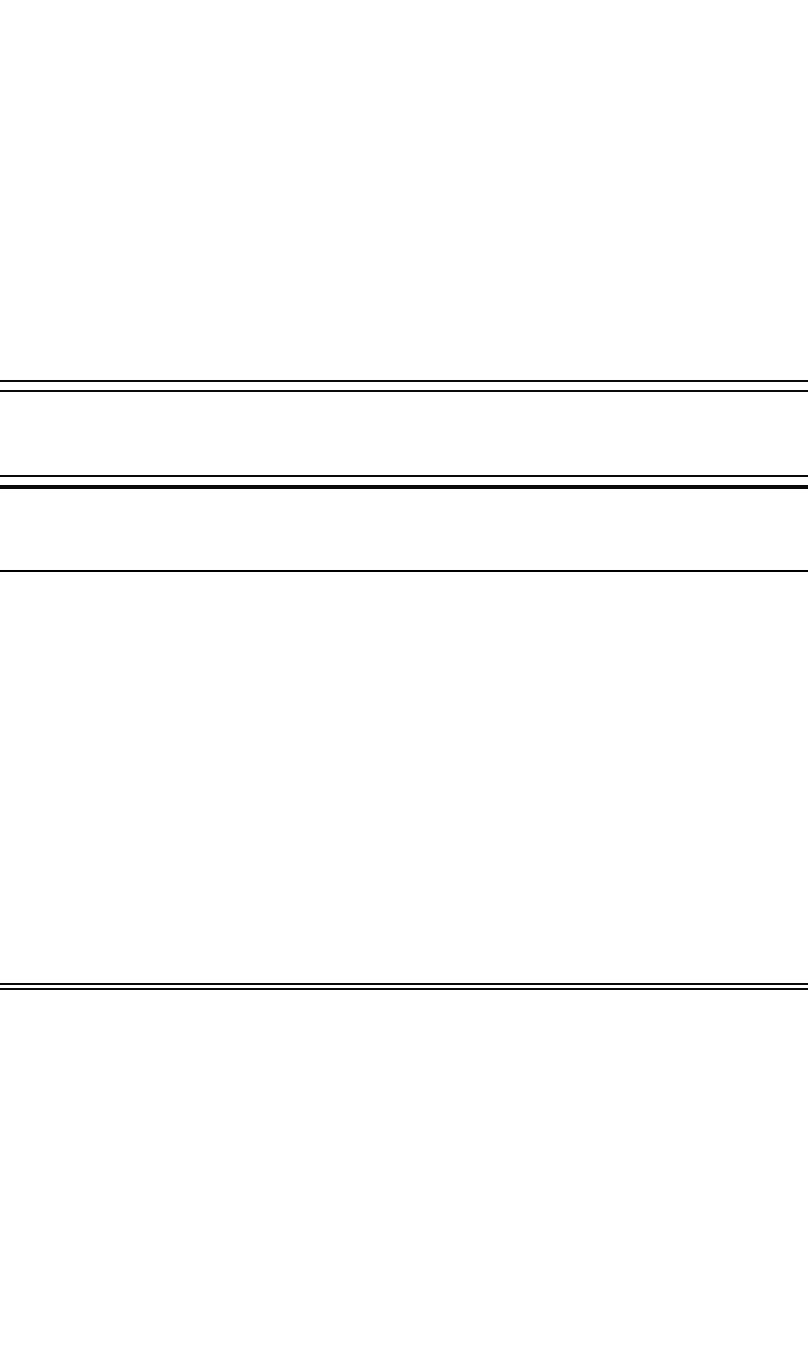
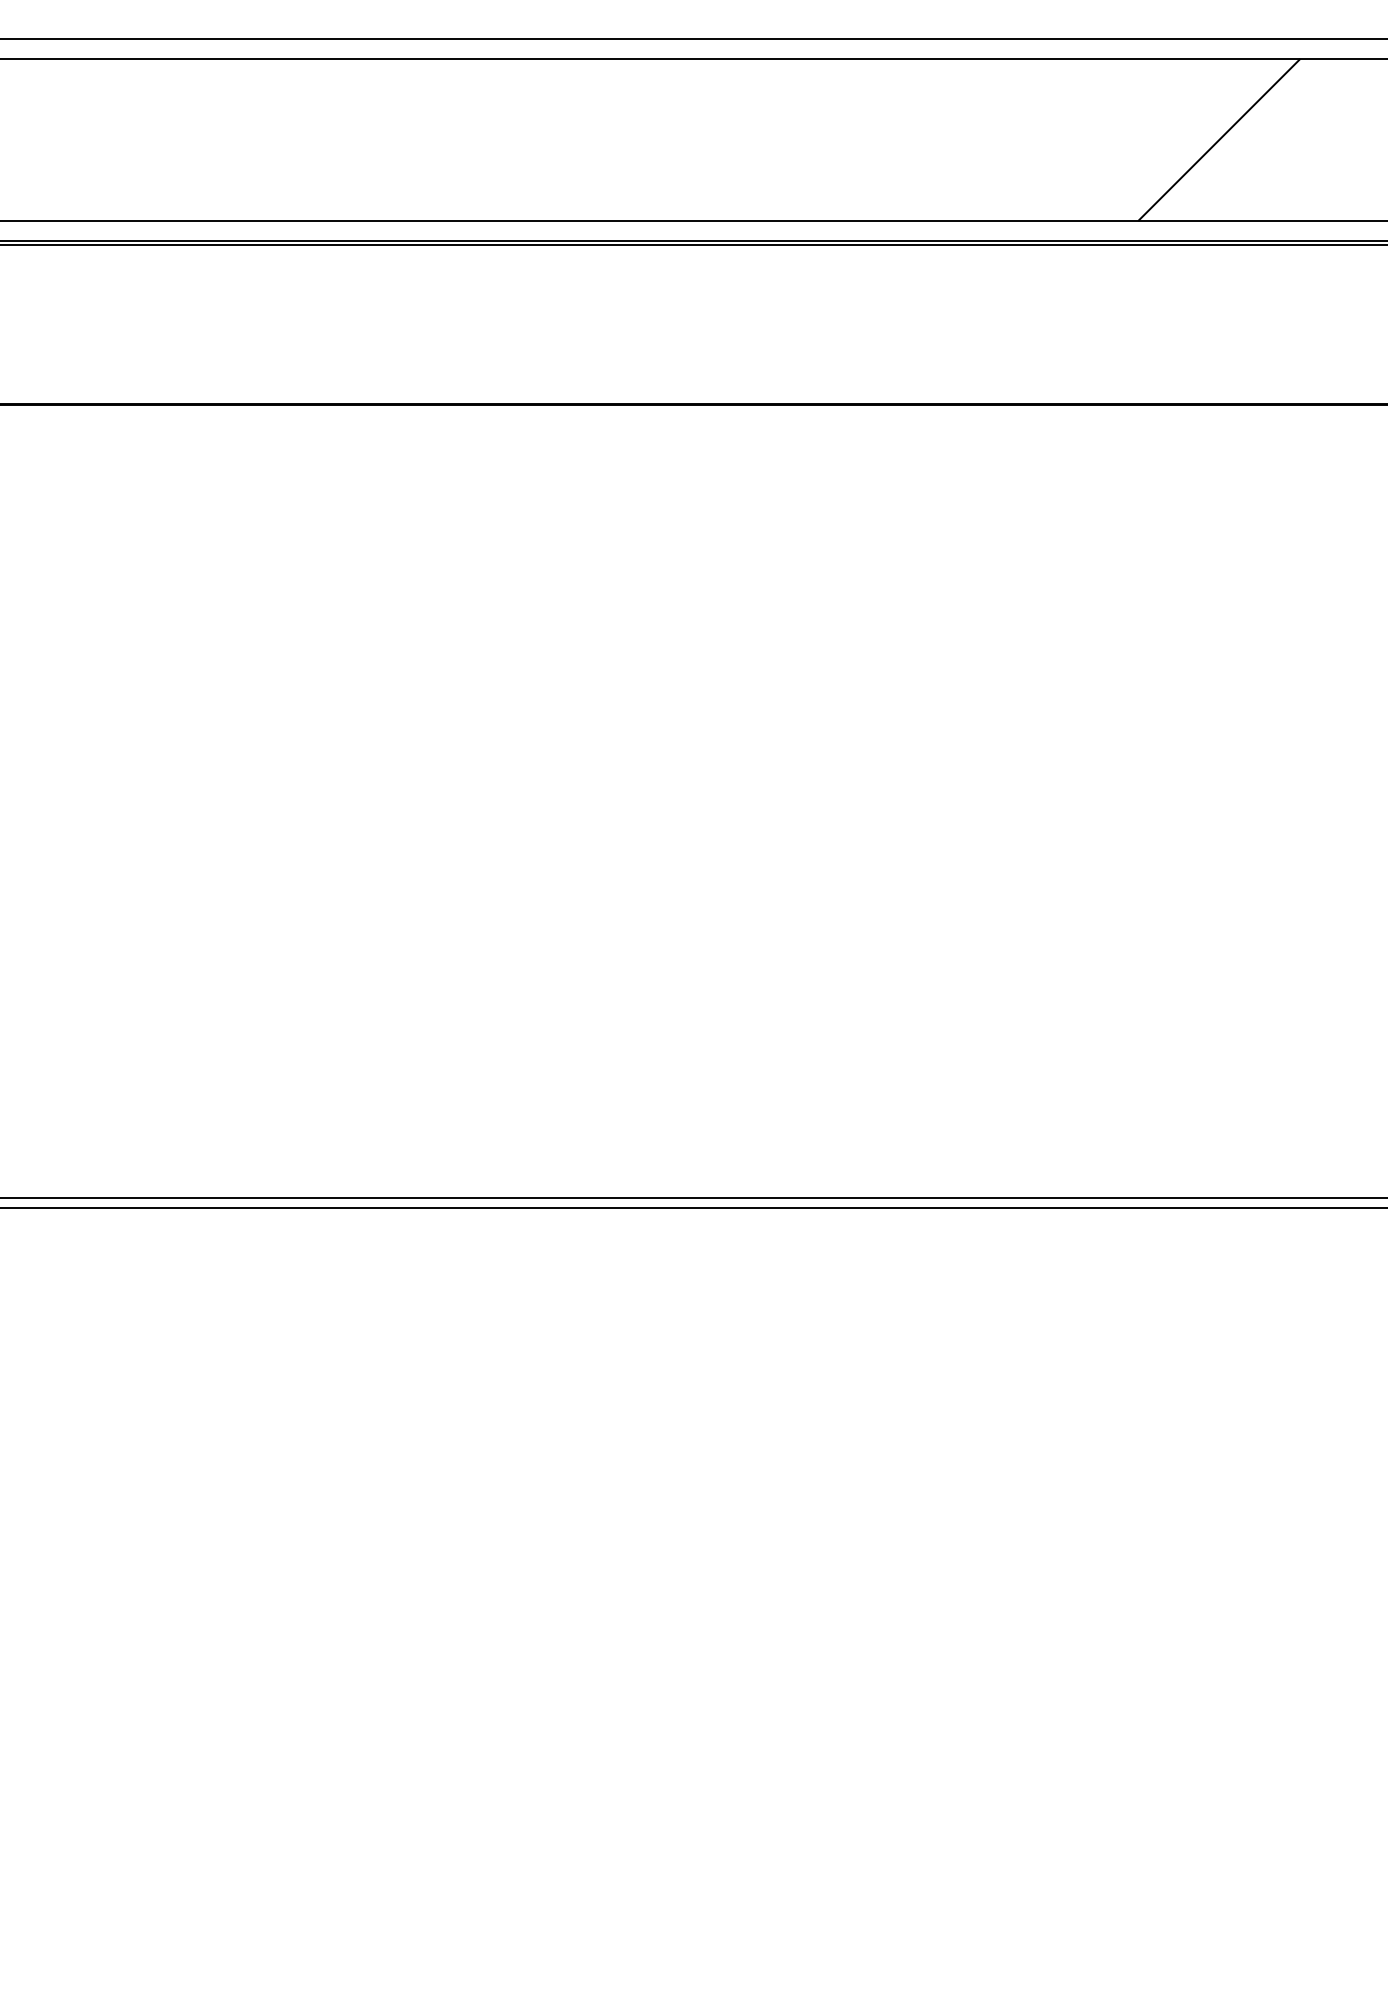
hatch: (720, 433) -> (1219, 140), added

